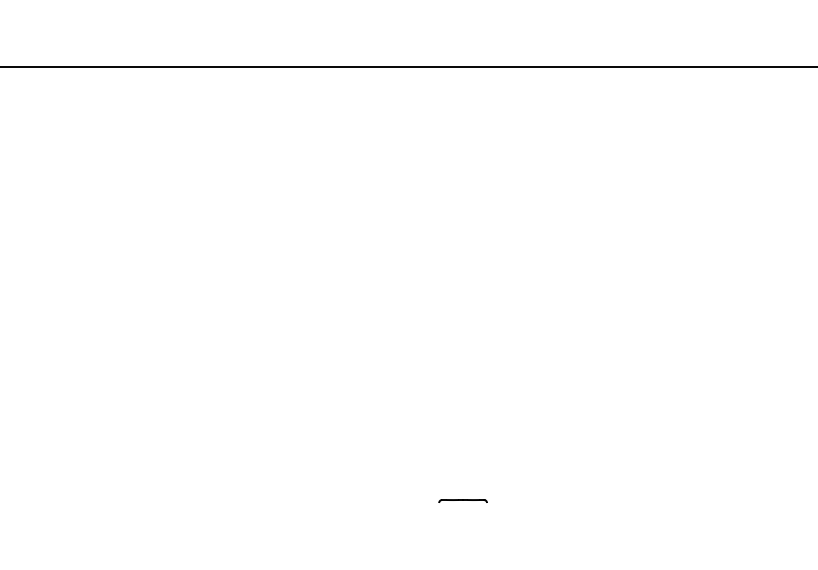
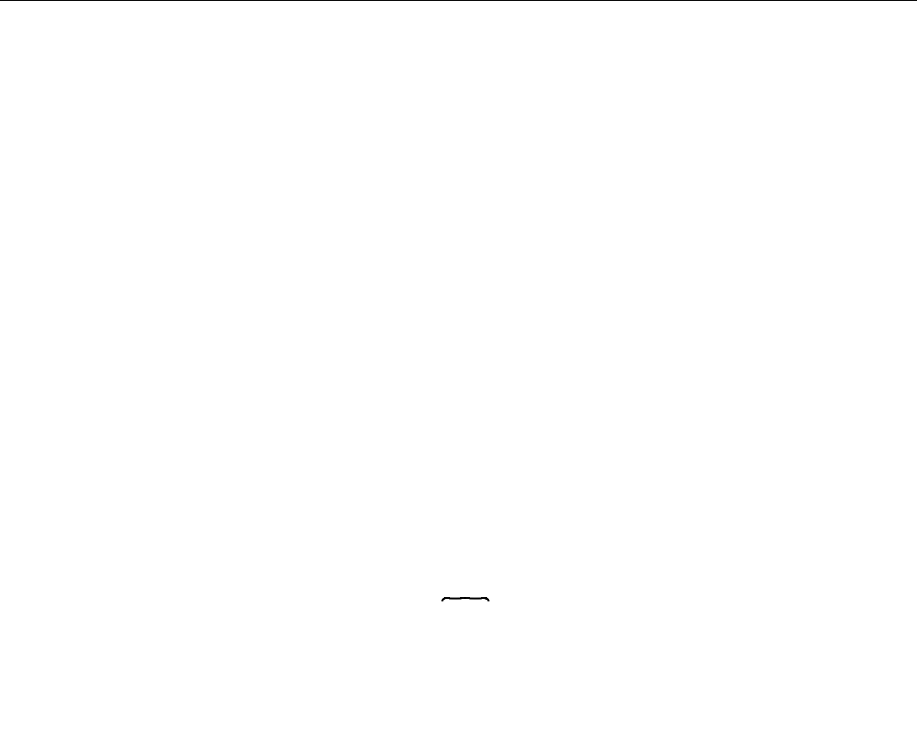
part: (462, 500) -> (464, 598), size x0.7

